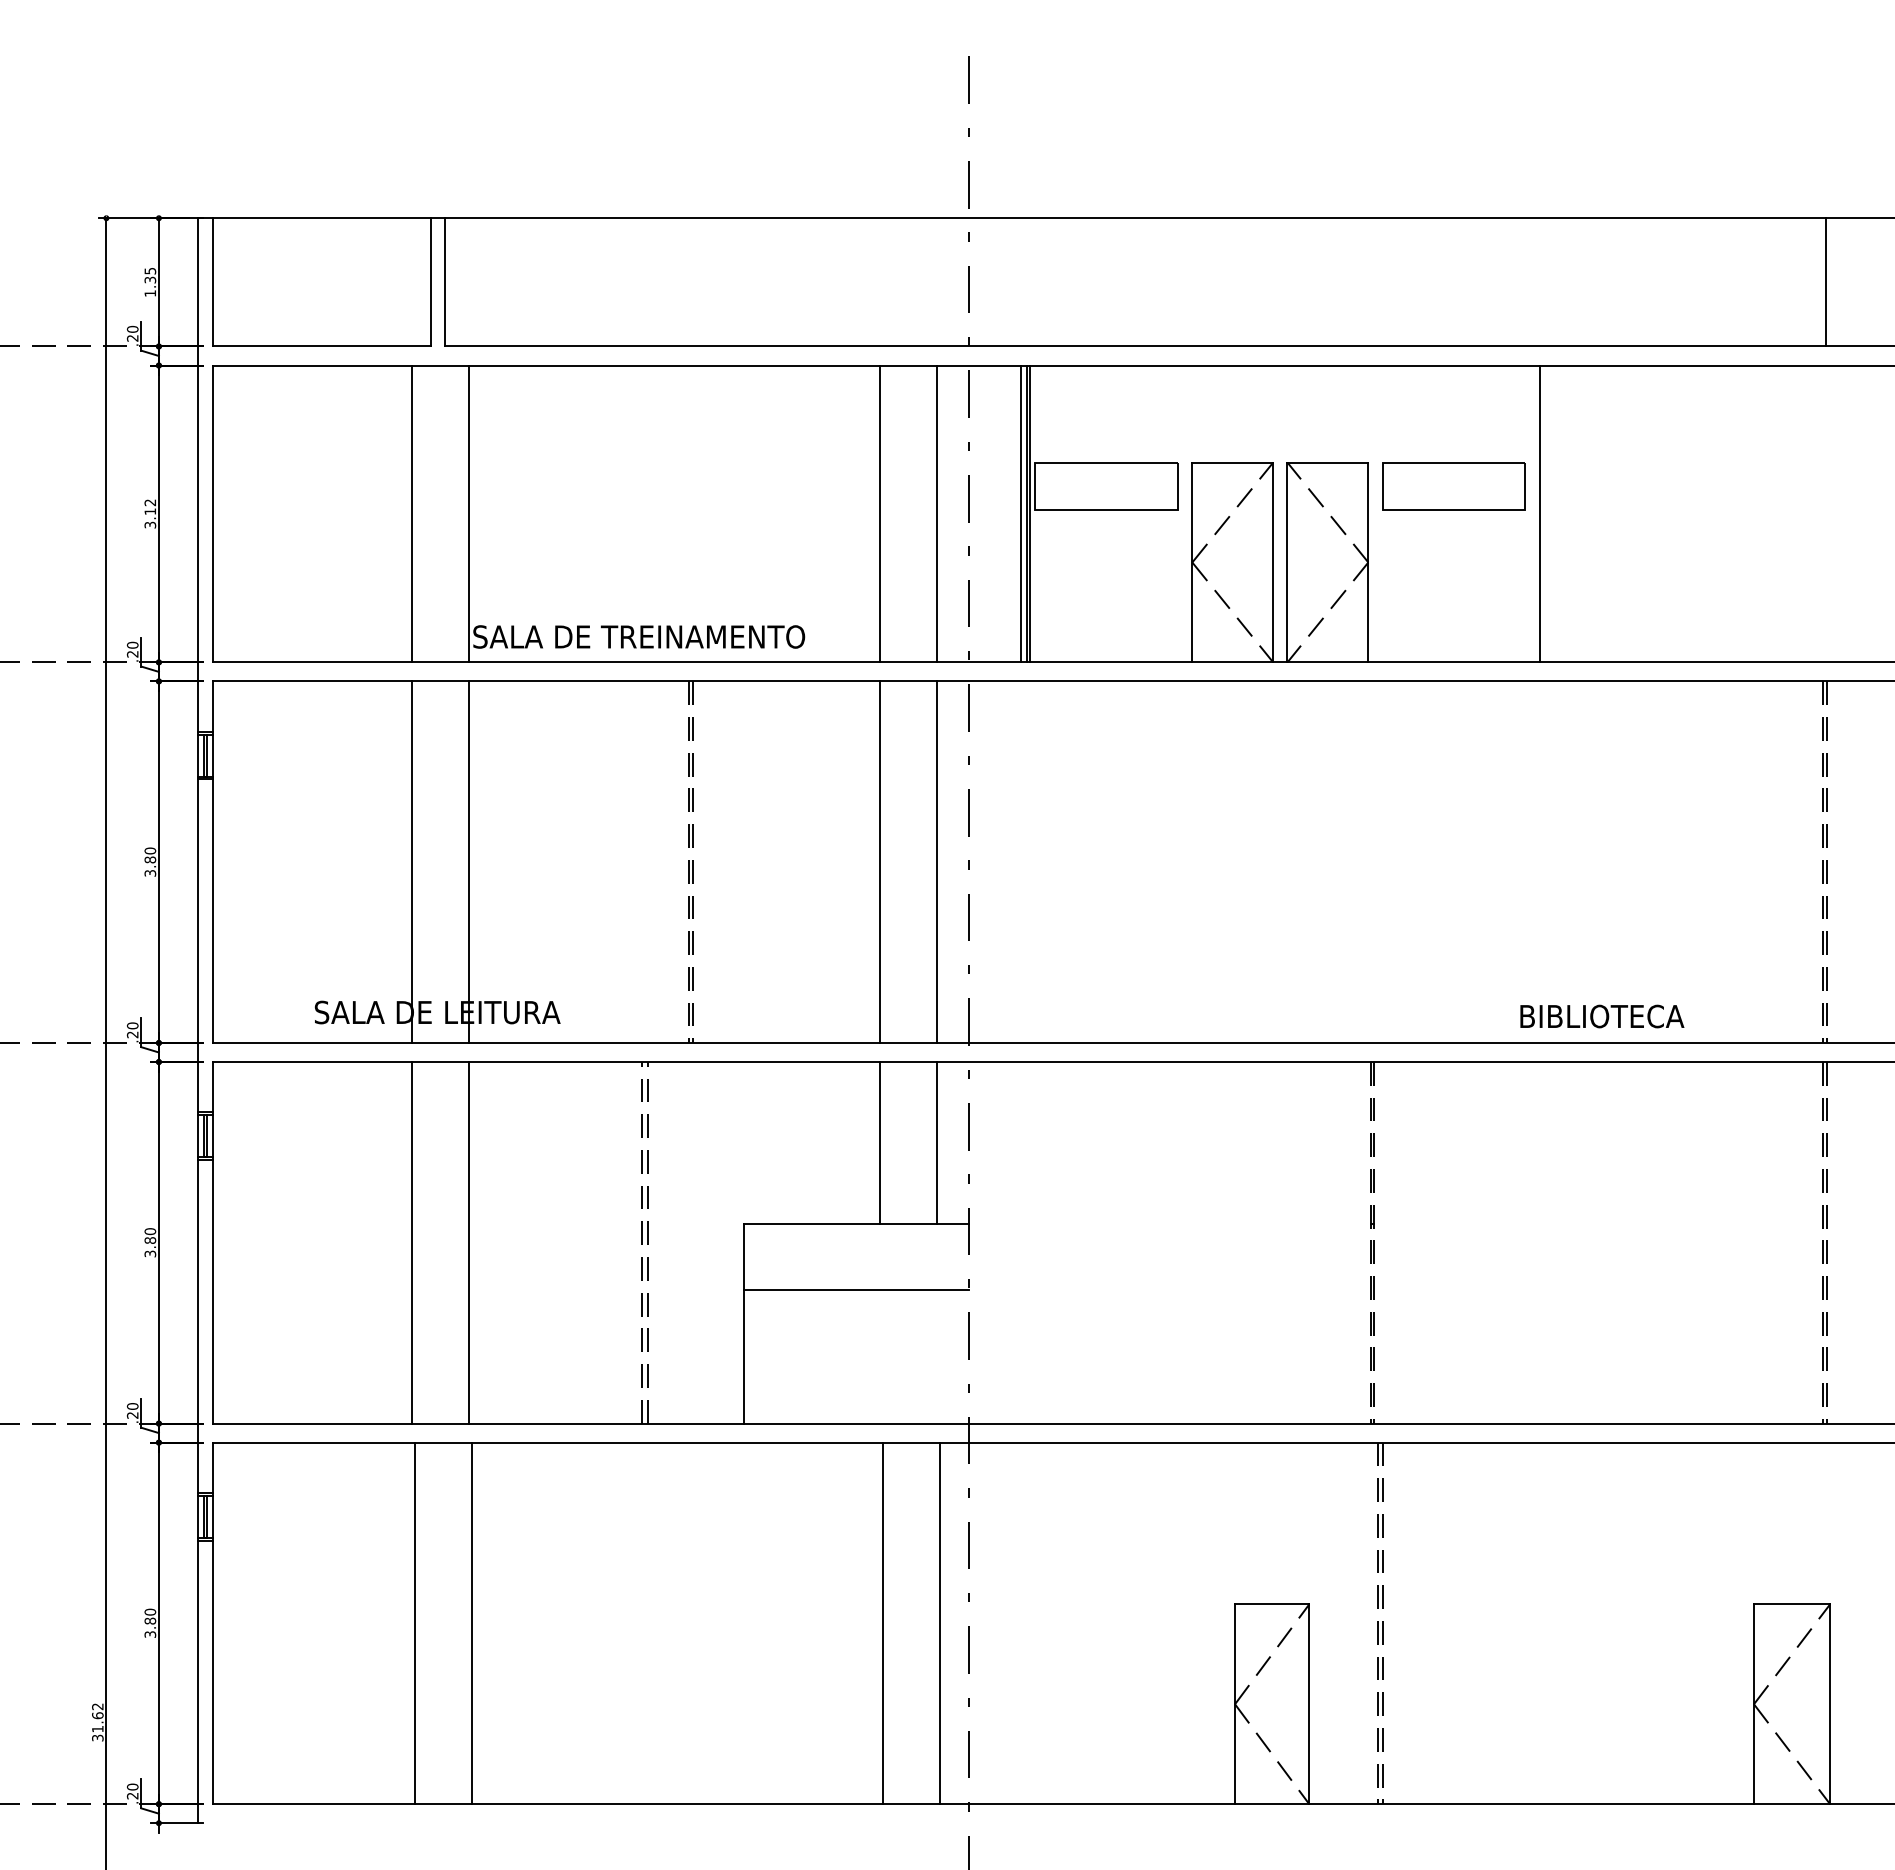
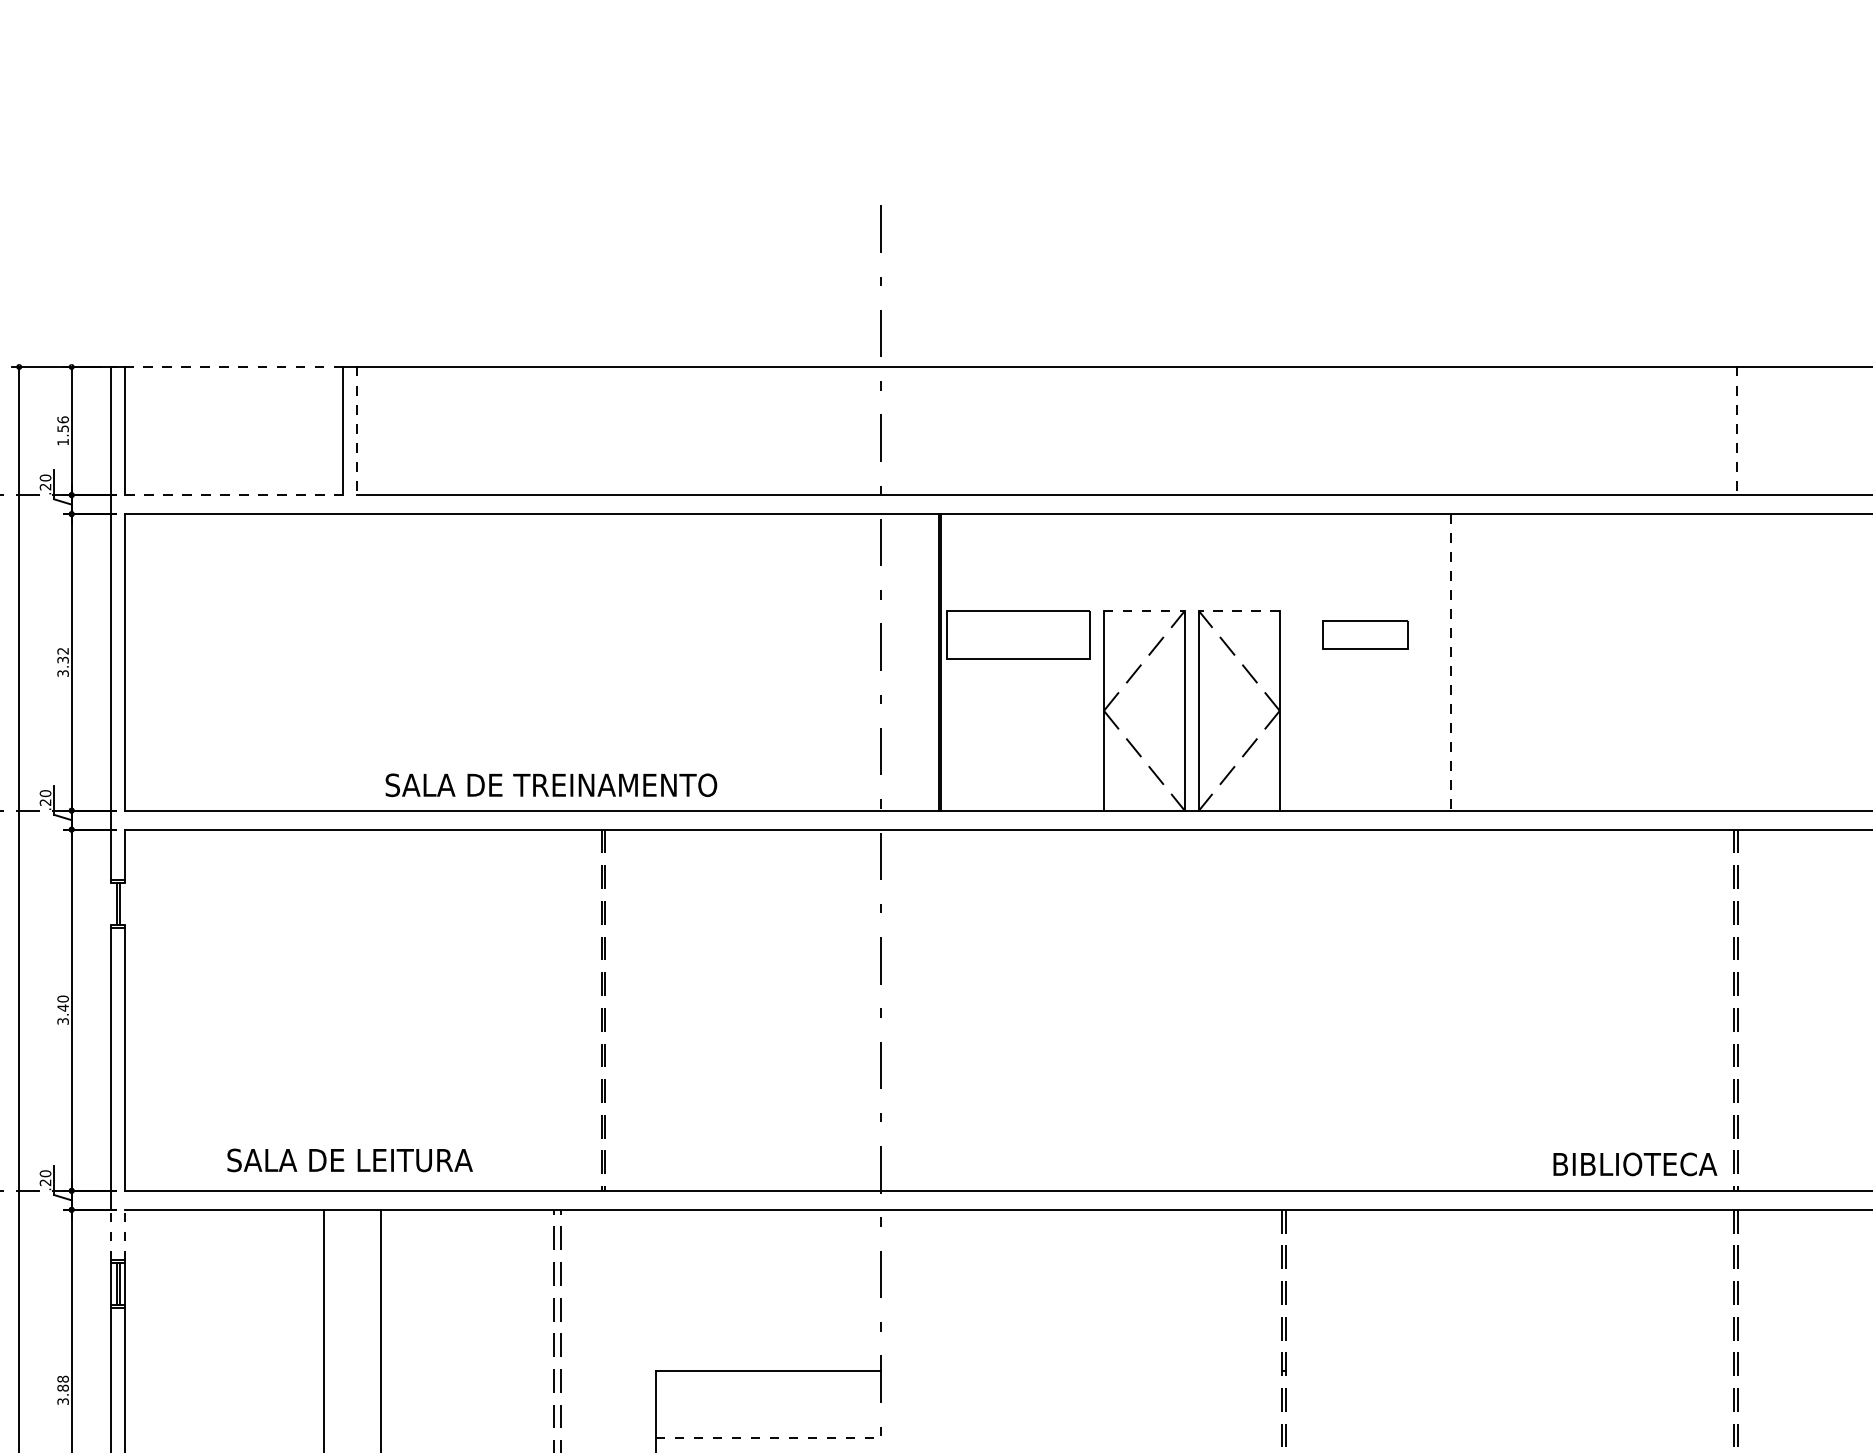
line: (321, 218) -> (234, 367), solid -> dashed
text: (150, 275) -> (63, 424), 1.35 -> 1.56
line: (444, 282) -> (356, 431), solid -> dashed
line: (1826, 282) -> (1737, 431), solid -> dashed
line: (321, 346) -> (234, 495), solid -> dashed
line: (1233, 462) -> (1145, 610), solid -> dashed
line: (1327, 462) -> (1238, 610), solid -> dashed
part: (1453, 486) -> (1364, 634), size x0.6
text: (150, 511) -> (63, 659), 3.12 -> 3.32
line: (411, 513) -> (323, 661), removed
line: (468, 513) -> (380, 661), removed
line: (879, 513) -> (791, 661), removed
line: (937, 513) -> (849, 661), removed
line: (1021, 513) -> (933, 661), removed
line: (1539, 514) -> (1450, 662), solid -> dashed
line: (198, 755) -> (111, 903), removed
line: (212, 755) -> (125, 903), removed
text: (150, 859) -> (63, 1007), 3.80 -> 3.40
line: (411, 861) -> (323, 1009), removed
line: (468, 861) -> (380, 1009), removed
line: (879, 861) -> (791, 1009), removed
line: (937, 861) -> (849, 1009), removed
text: (1602, 1016) -> (1635, 1164), moved
line: (198, 1086) -> (111, 1234), solid -> dashed
line: (212, 1086) -> (125, 1234), solid -> dashed
line: (879, 1142) -> (791, 1290), removed
line: (937, 1142) -> (849, 1290), removed
text: (149, 1231) -> (62, 1379), 3.80 -> 3.88
line: (856, 1290) -> (768, 1438), solid -> dashed

